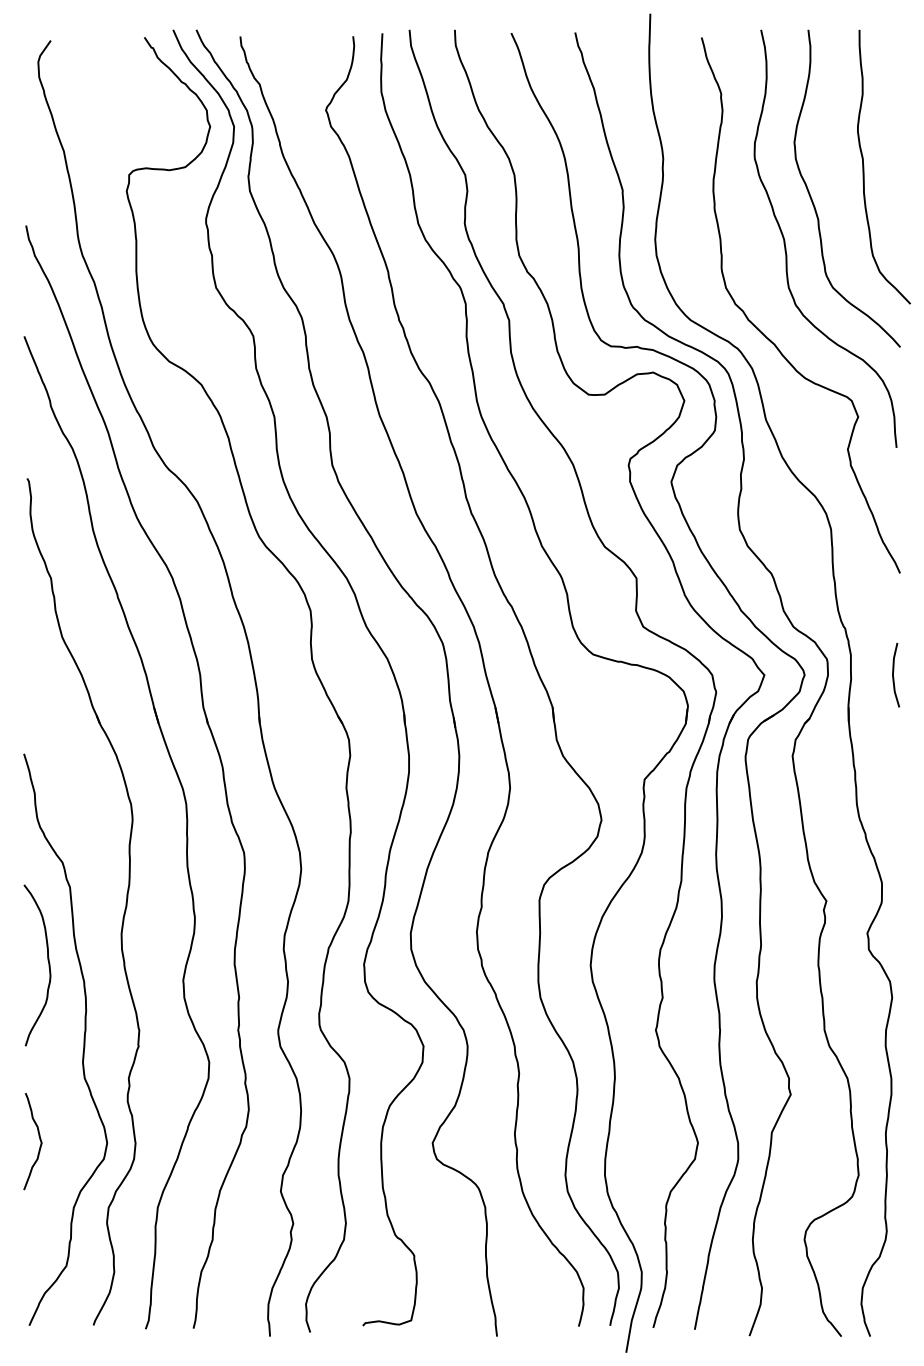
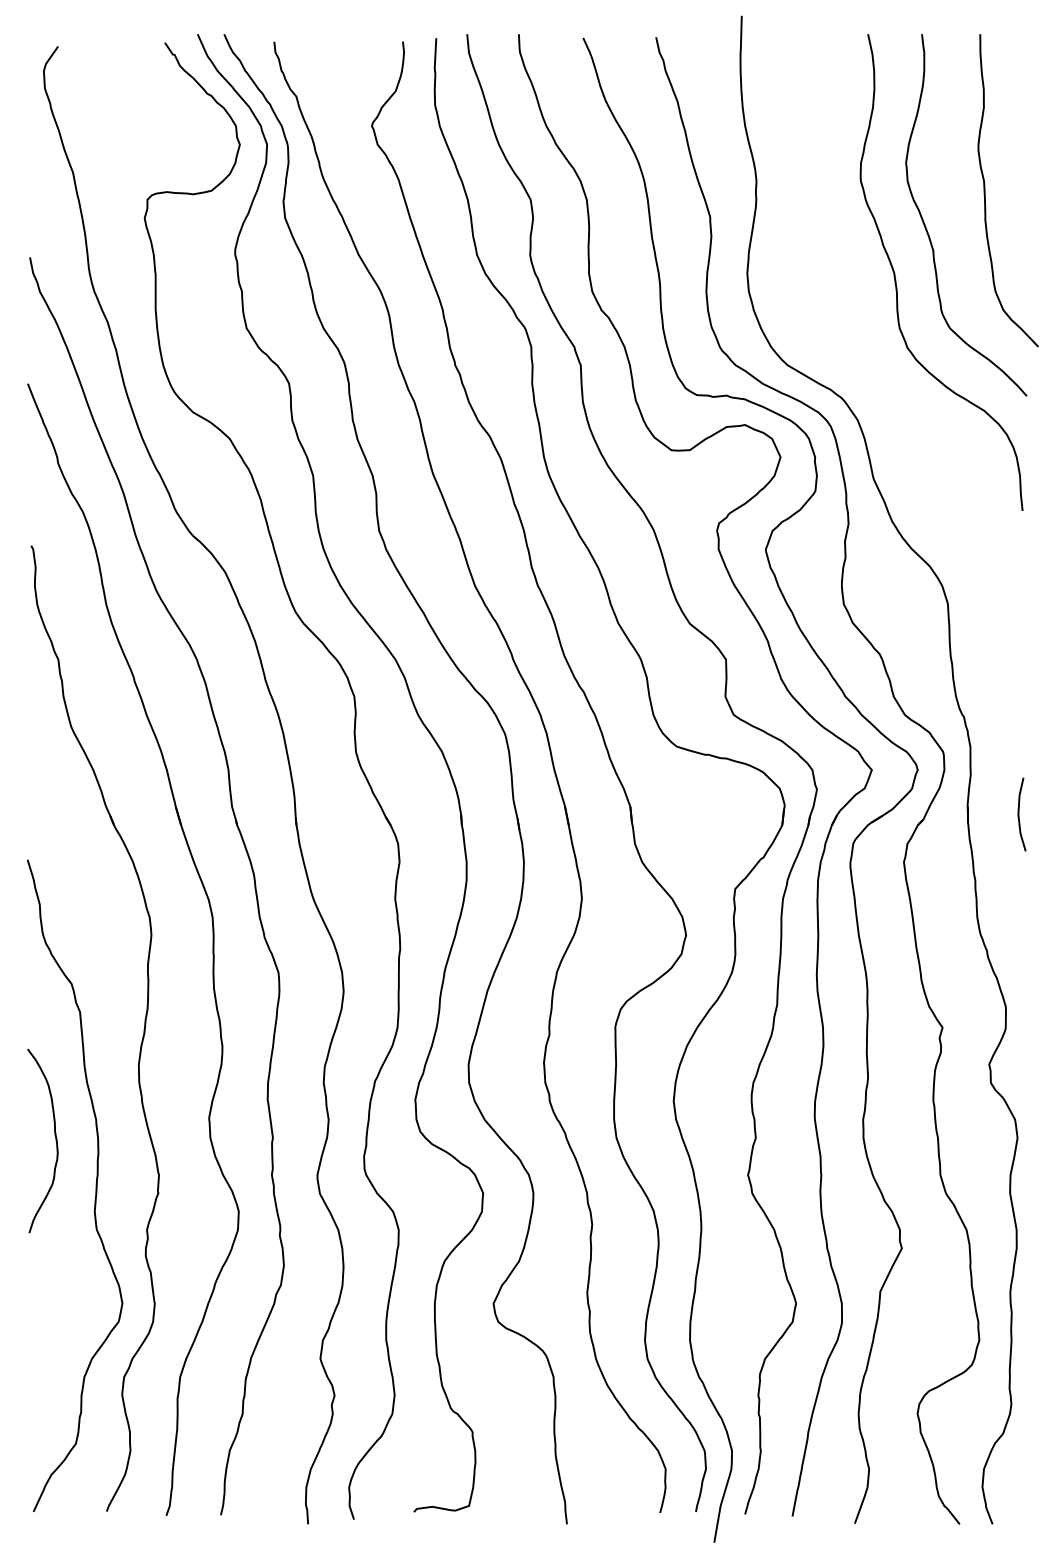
curve: (769, 338) -> (877, 386), removed
curve: (893, 674) -> (1019, 813), moved
curve: (48, 965) -> (55, 1141), moved
curve: (39, 1140) -> (45, 1300), removed

